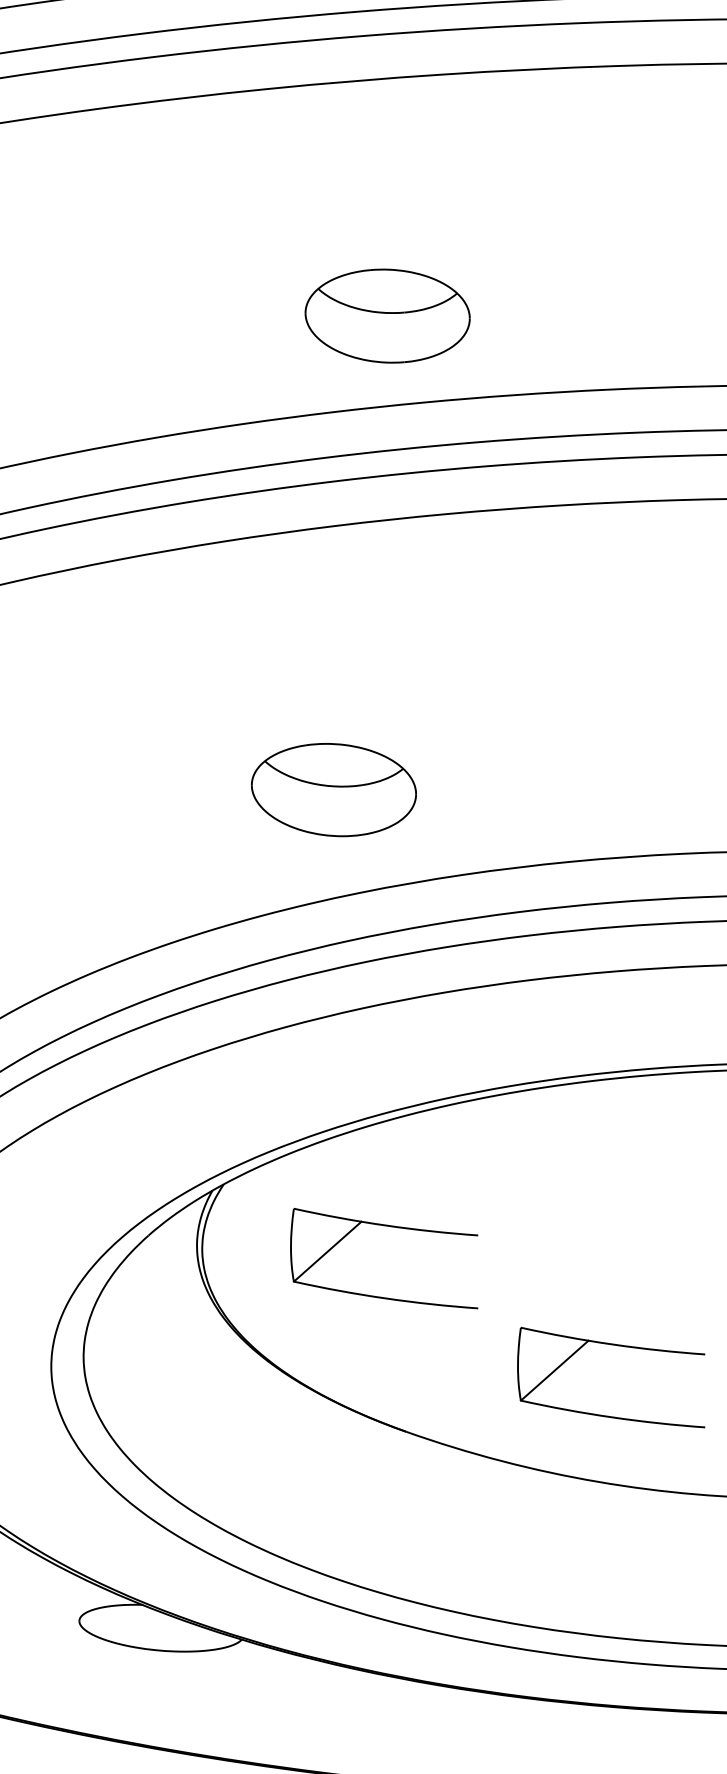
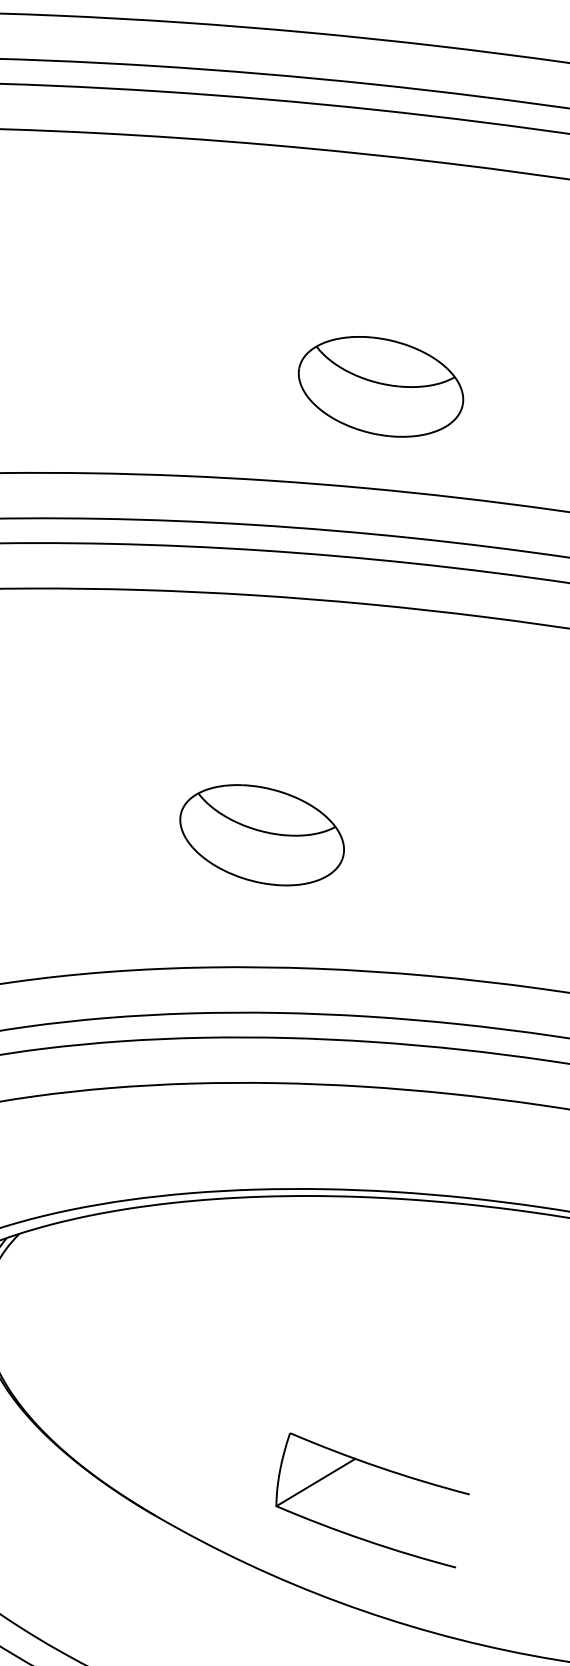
part: (387, 315) -> (380, 386), moved
part: (333, 790) -> (261, 835), moved
part: (390, 1227) -> (178, 1308), removed

